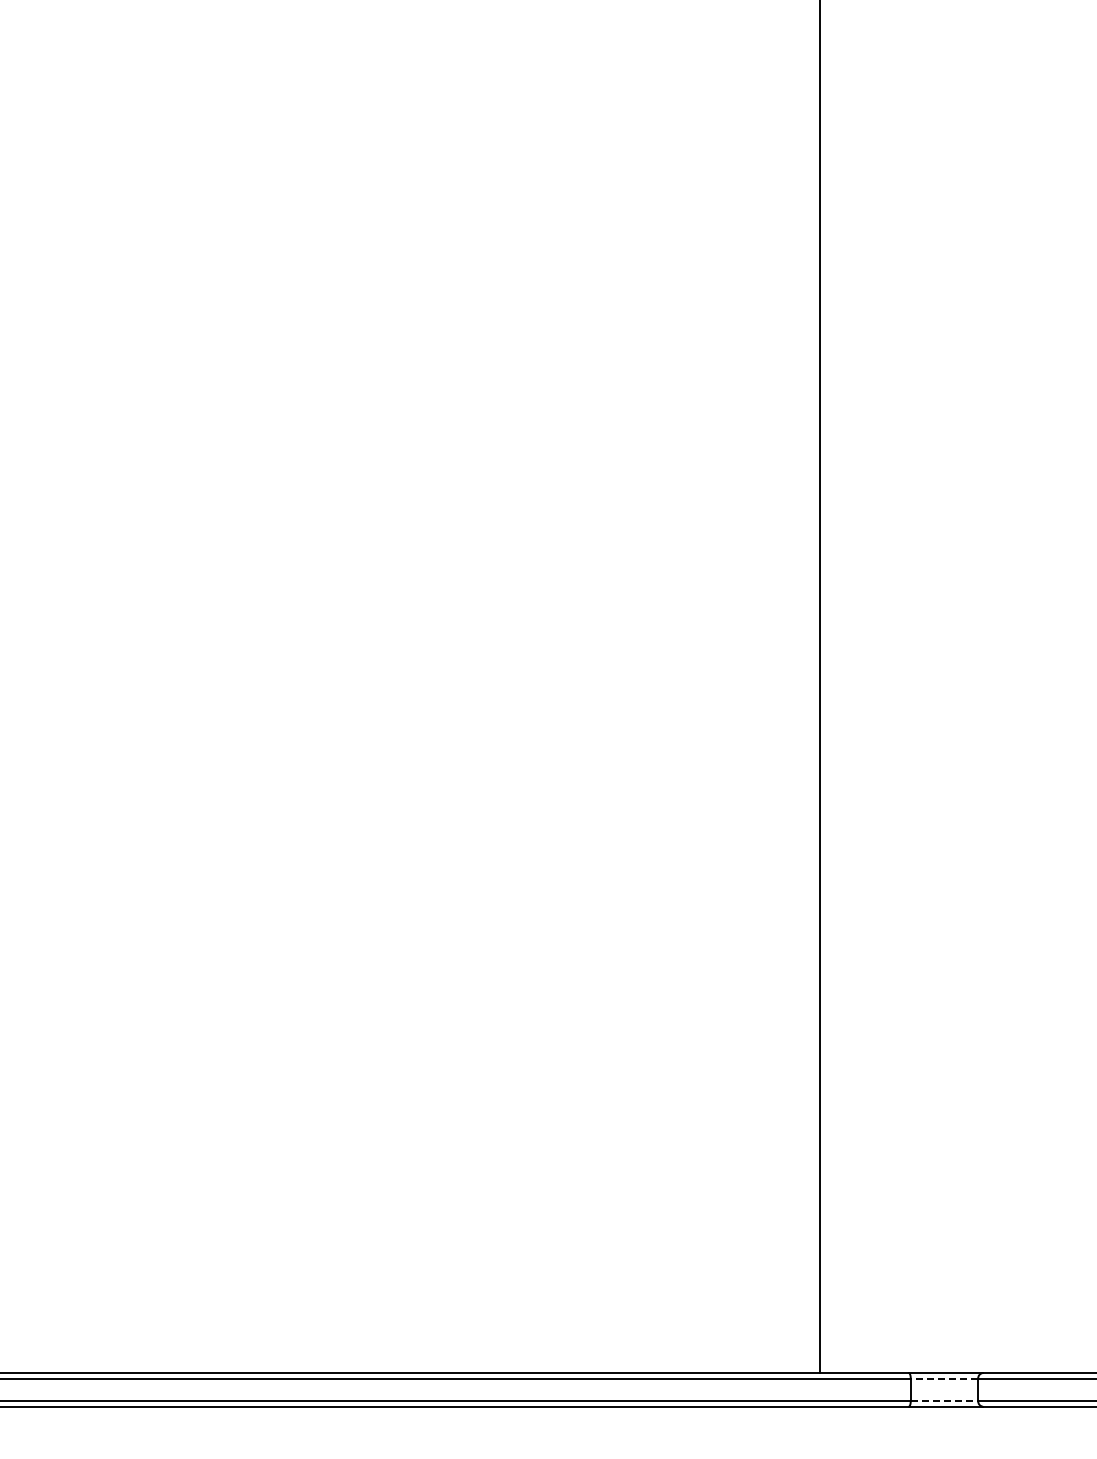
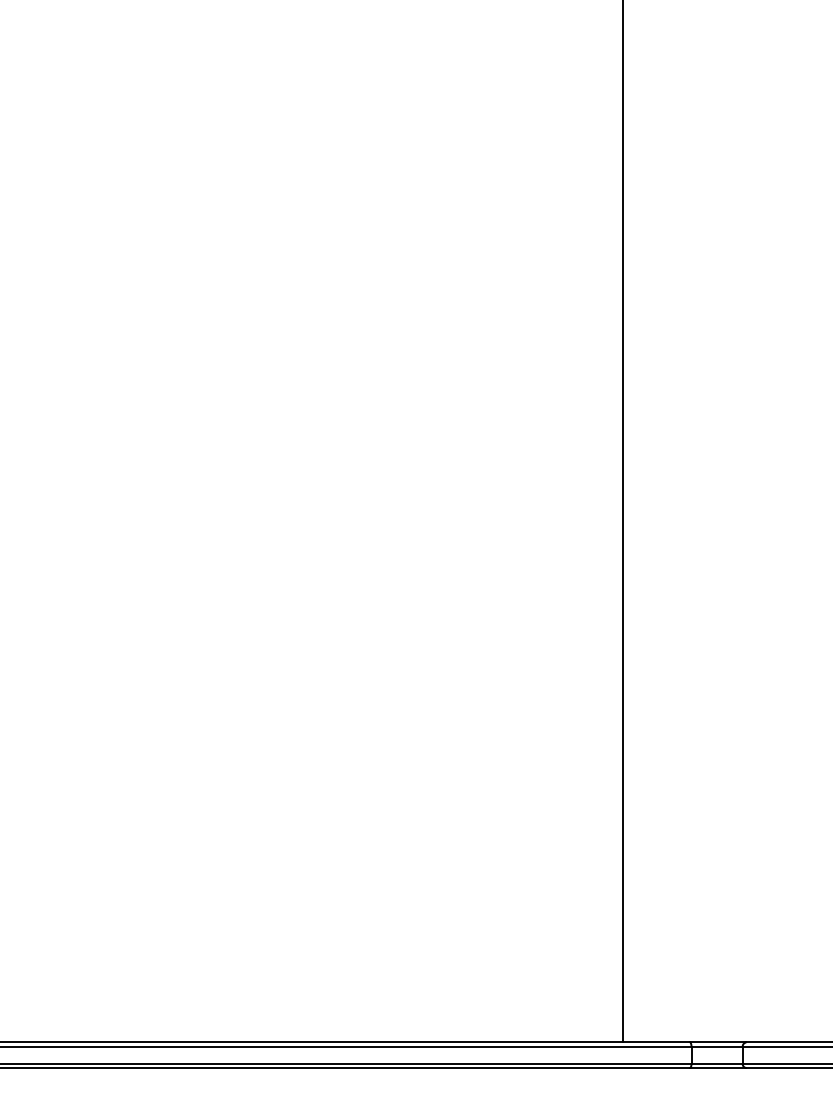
line: (944, 1378) -> (717, 1046), dashed -> solid
line: (944, 1401) -> (717, 1064), dashed -> solid

